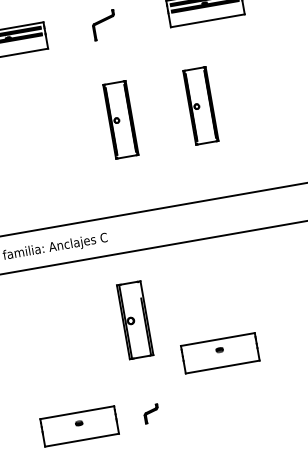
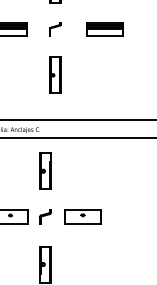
part: (201, 104) -> (94, 74), removed
part: (219, 352) -> (82, 216), moved
part: (151, 413) -> (45, 216), size x1.67

